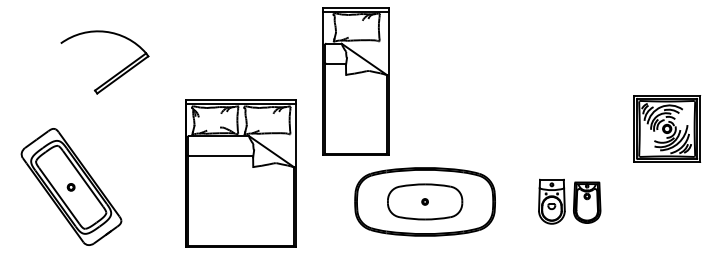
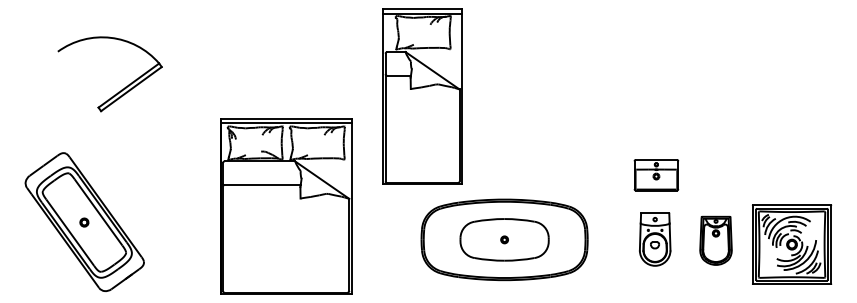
part: (112, 76) -> (119, 90), moved
part: (667, 128) -> (792, 244), moved
part: (552, 147) -> (655, 175), added
part: (587, 202) -> (716, 240), moved

